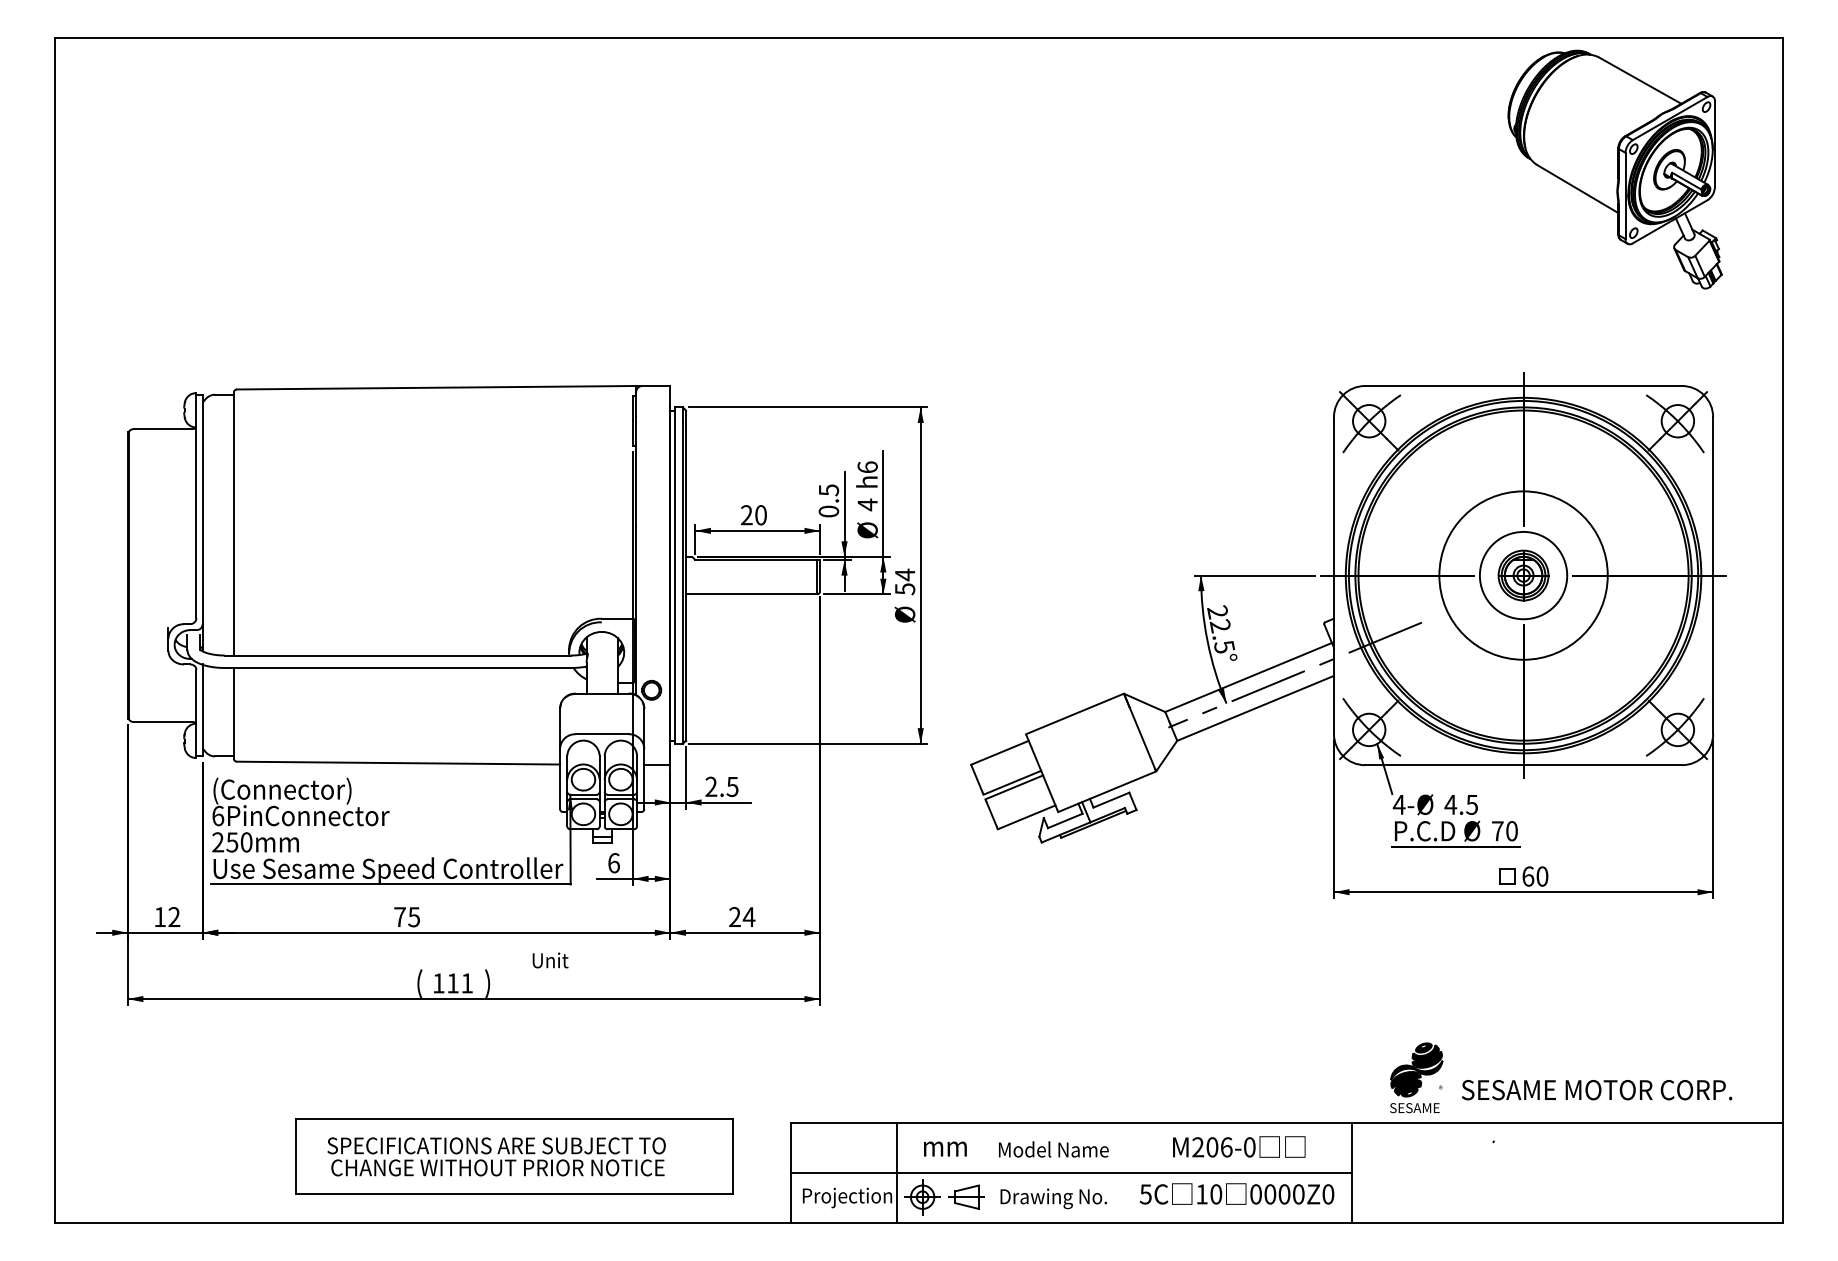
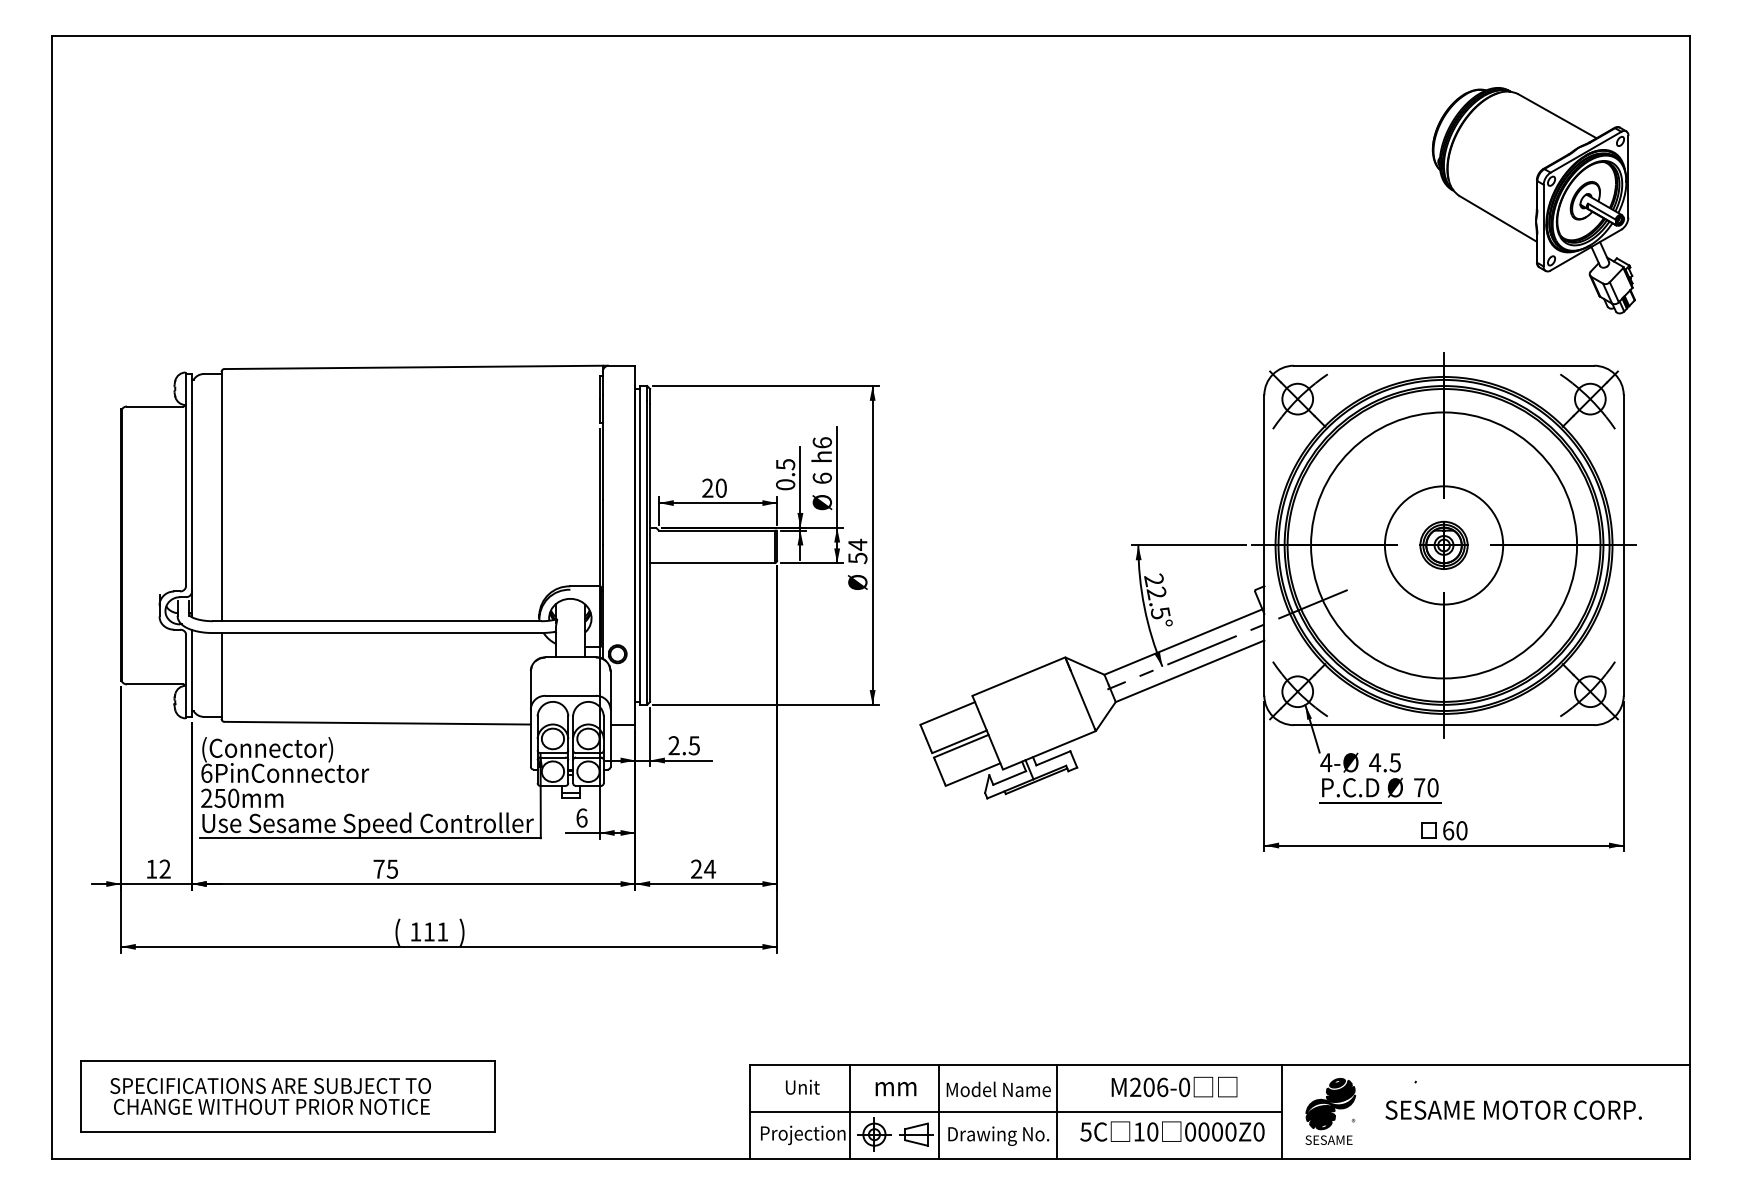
part: (1614, 169) -> (1533, 200), moved
text: (866, 504) -> (821, 478), 4 -> 6
circle: (1522, 575) -> (1443, 545), size x1.43
circle: (1524, 575) -> (1444, 545), size x1.67
text: (550, 959) -> (802, 1086), moved
part: (1416, 1077) -> (1330, 1111), moved
text: (1596, 1089) -> (1513, 1109), moved
part: (514, 1156) -> (287, 1096), moved
line: (990, 1172) -> (938, 1111), added
line: (1115, 1172) -> (1057, 1111), added

